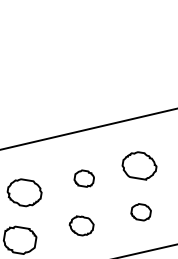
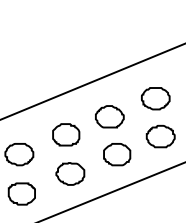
part: (84, 178) -> (66, 134), size x1.67
part: (141, 211) -> (117, 154), size x1.67
part: (81, 225) -> (70, 173), size x1.43

